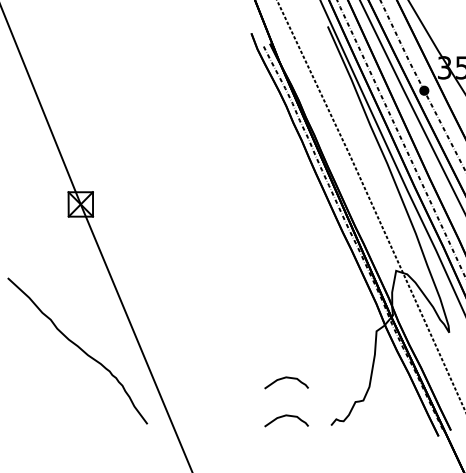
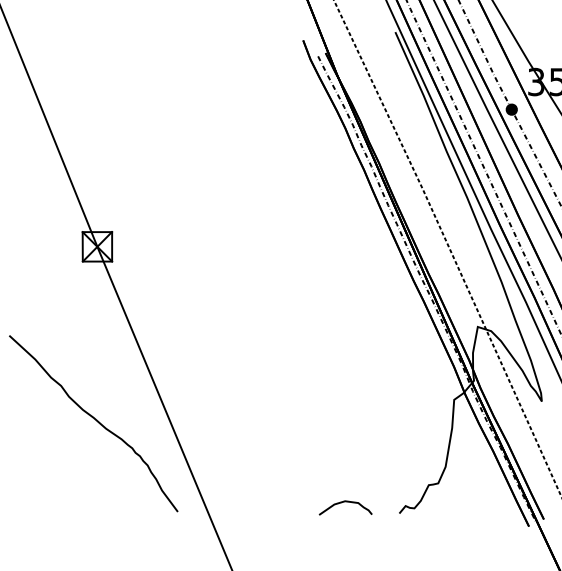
curve: (286, 378) -> (345, 456), removed

